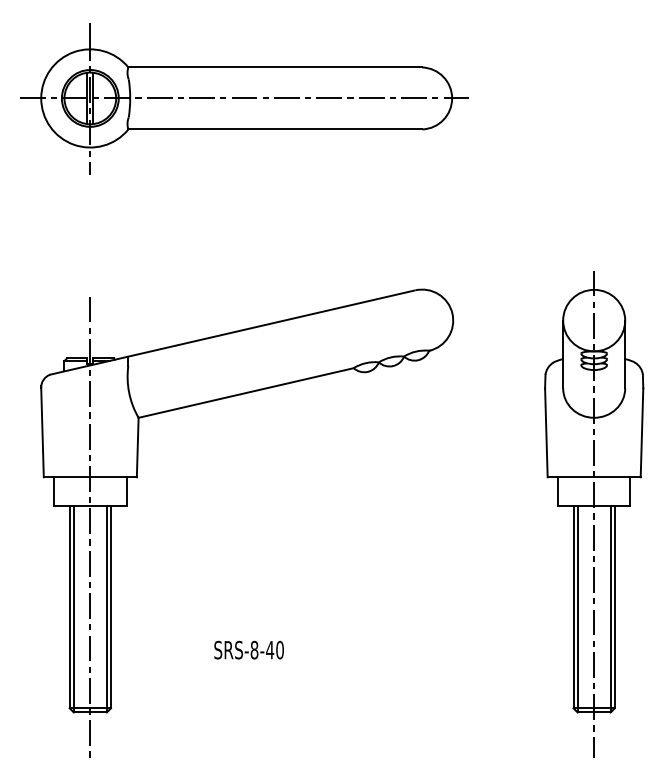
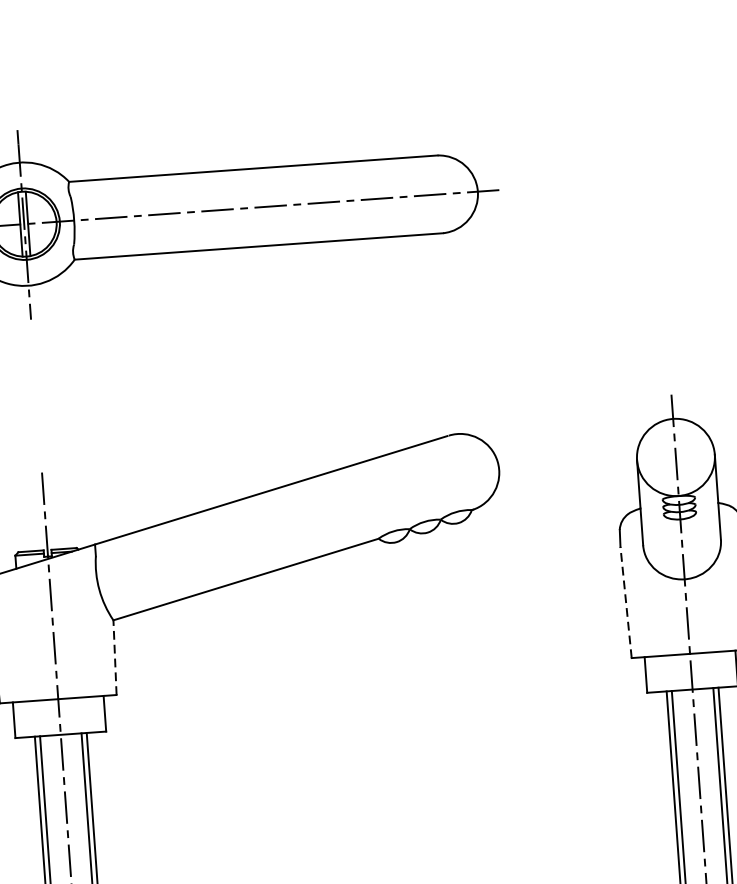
line: (546, 432) -> (626, 602), solid -> dashed
line: (137, 447) -> (114, 657), solid -> dashed

